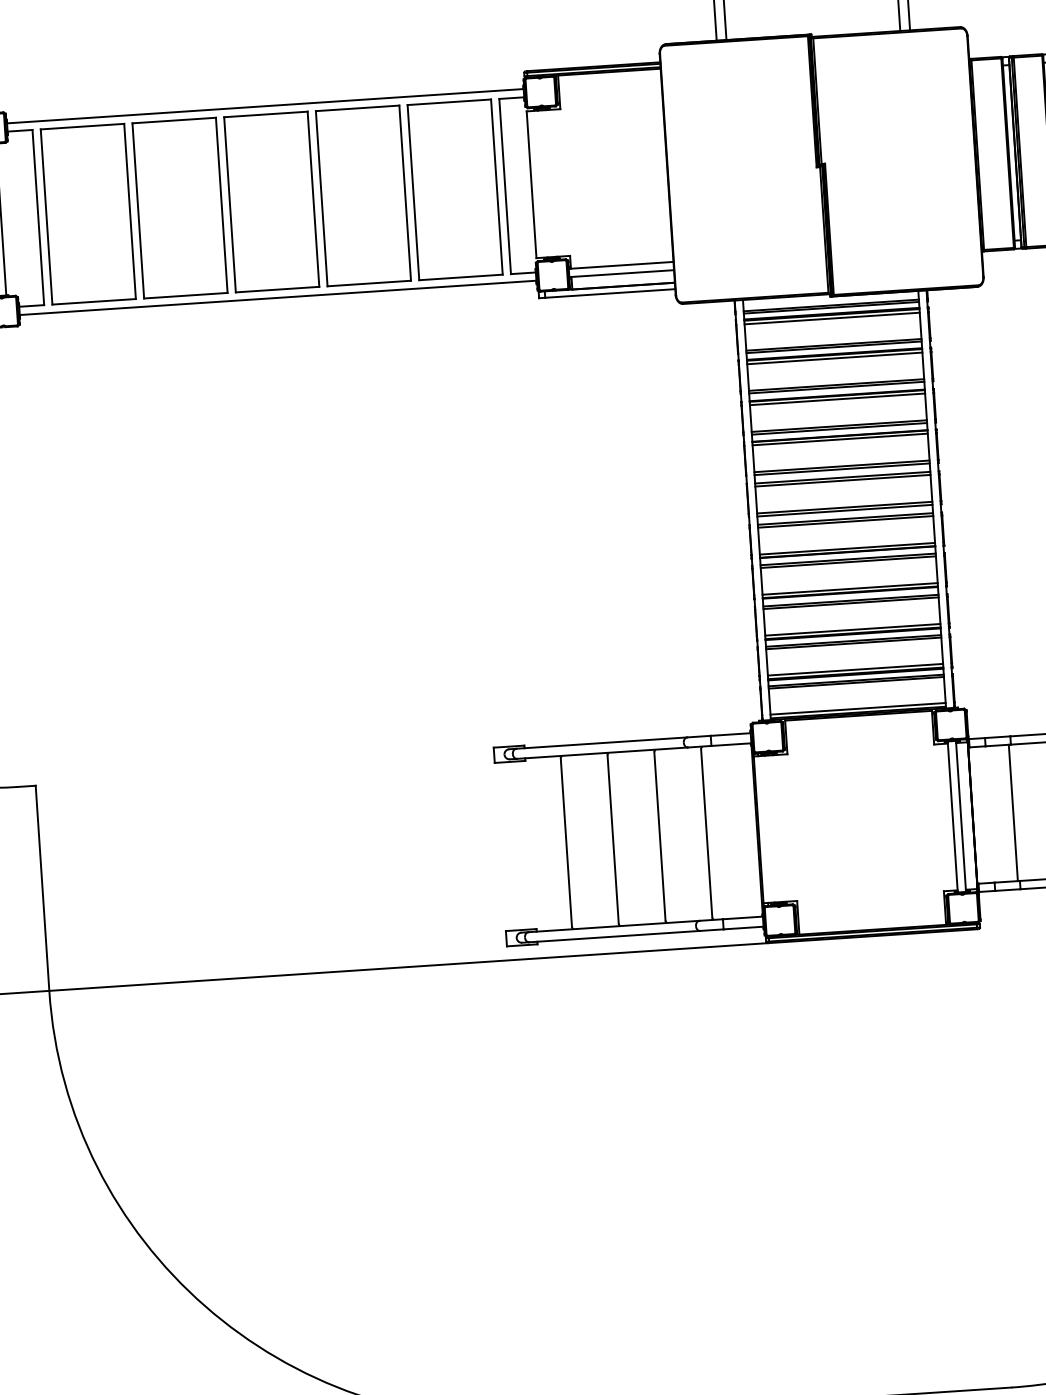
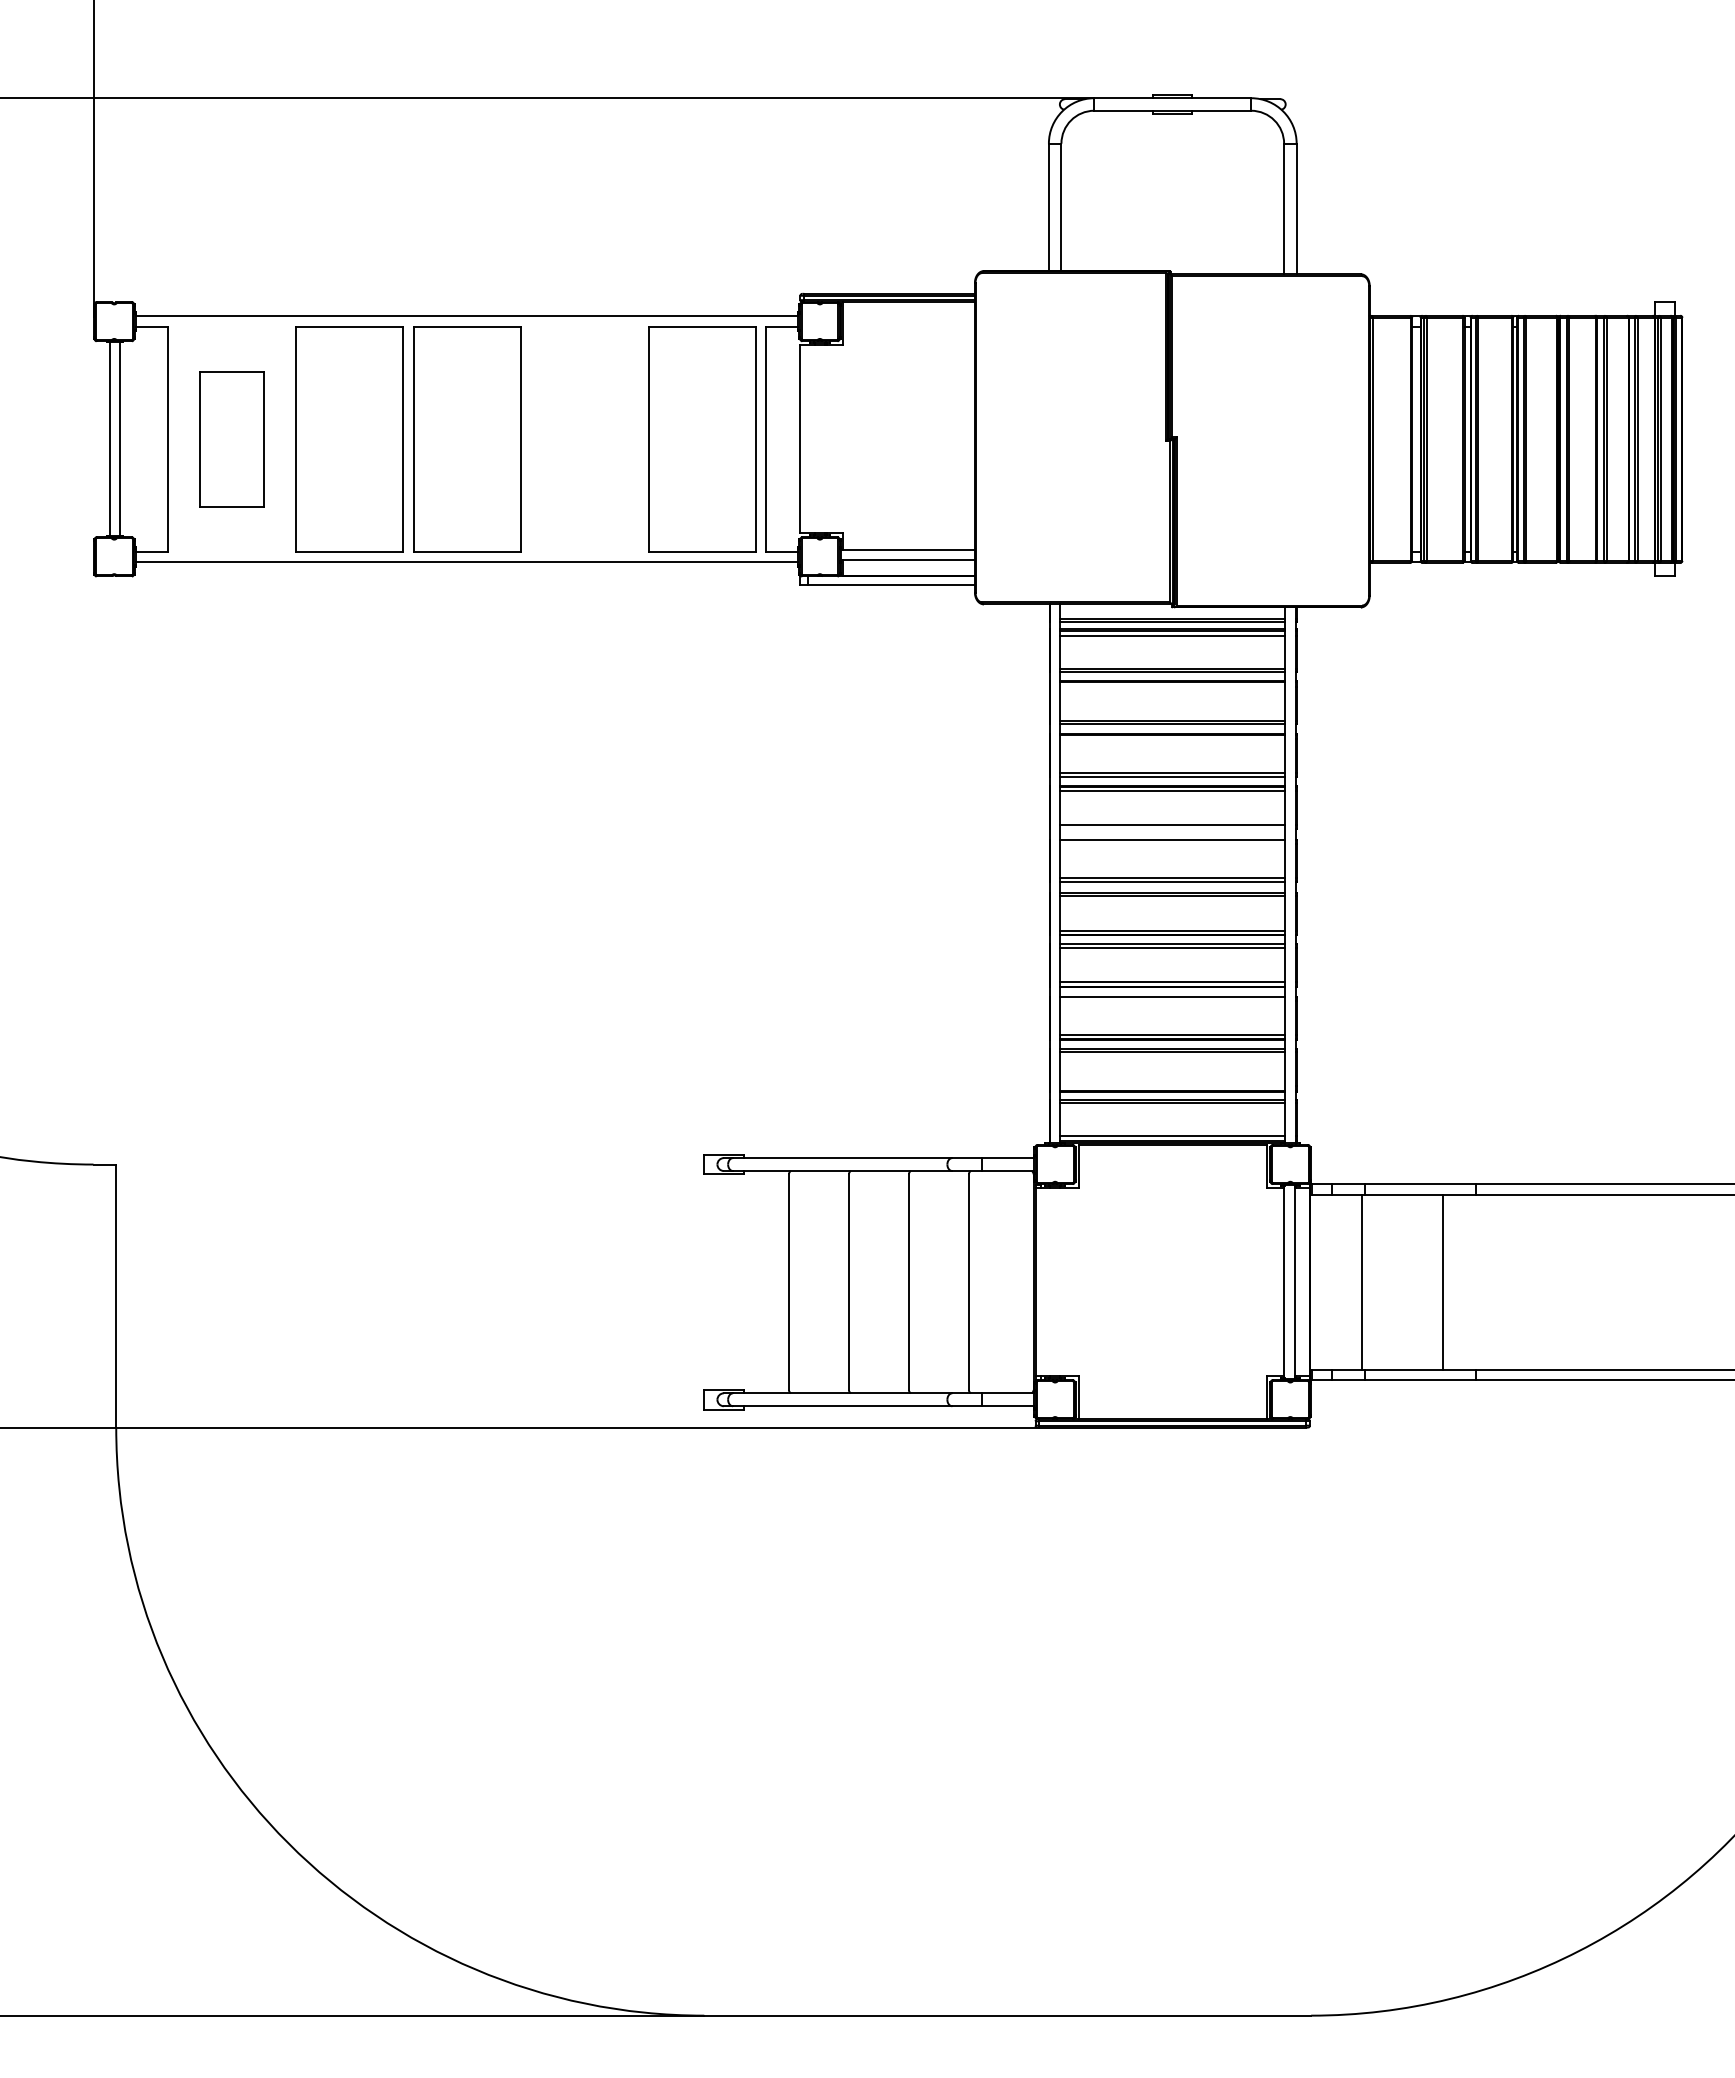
part: (363, 196) -> (584, 439), removed
part: (88, 214) -> (231, 439), size x0.6
line: (834, 358) -> (1172, 686), removed
line: (837, 399) -> (1172, 739), removed
line: (841, 469) -> (1172, 828), removed
line: (842, 480) -> (1172, 843), removed
line: (850, 603) -> (1172, 1000), removed
line: (855, 669) -> (1172, 1085), removed

